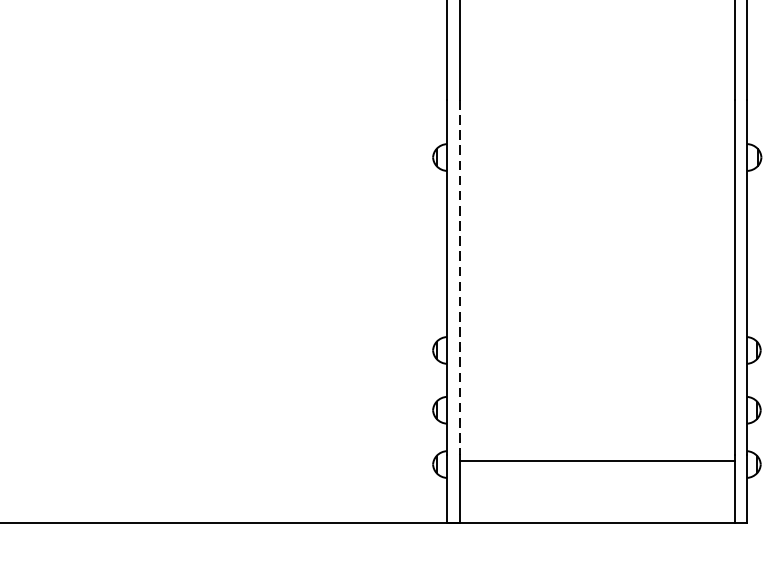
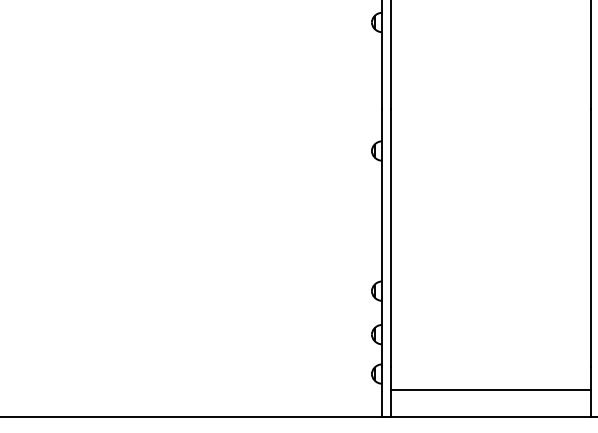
line: (460, 277) -> (391, 238), dashed -> solid
line: (596, 461) -> (490, 389), moved

